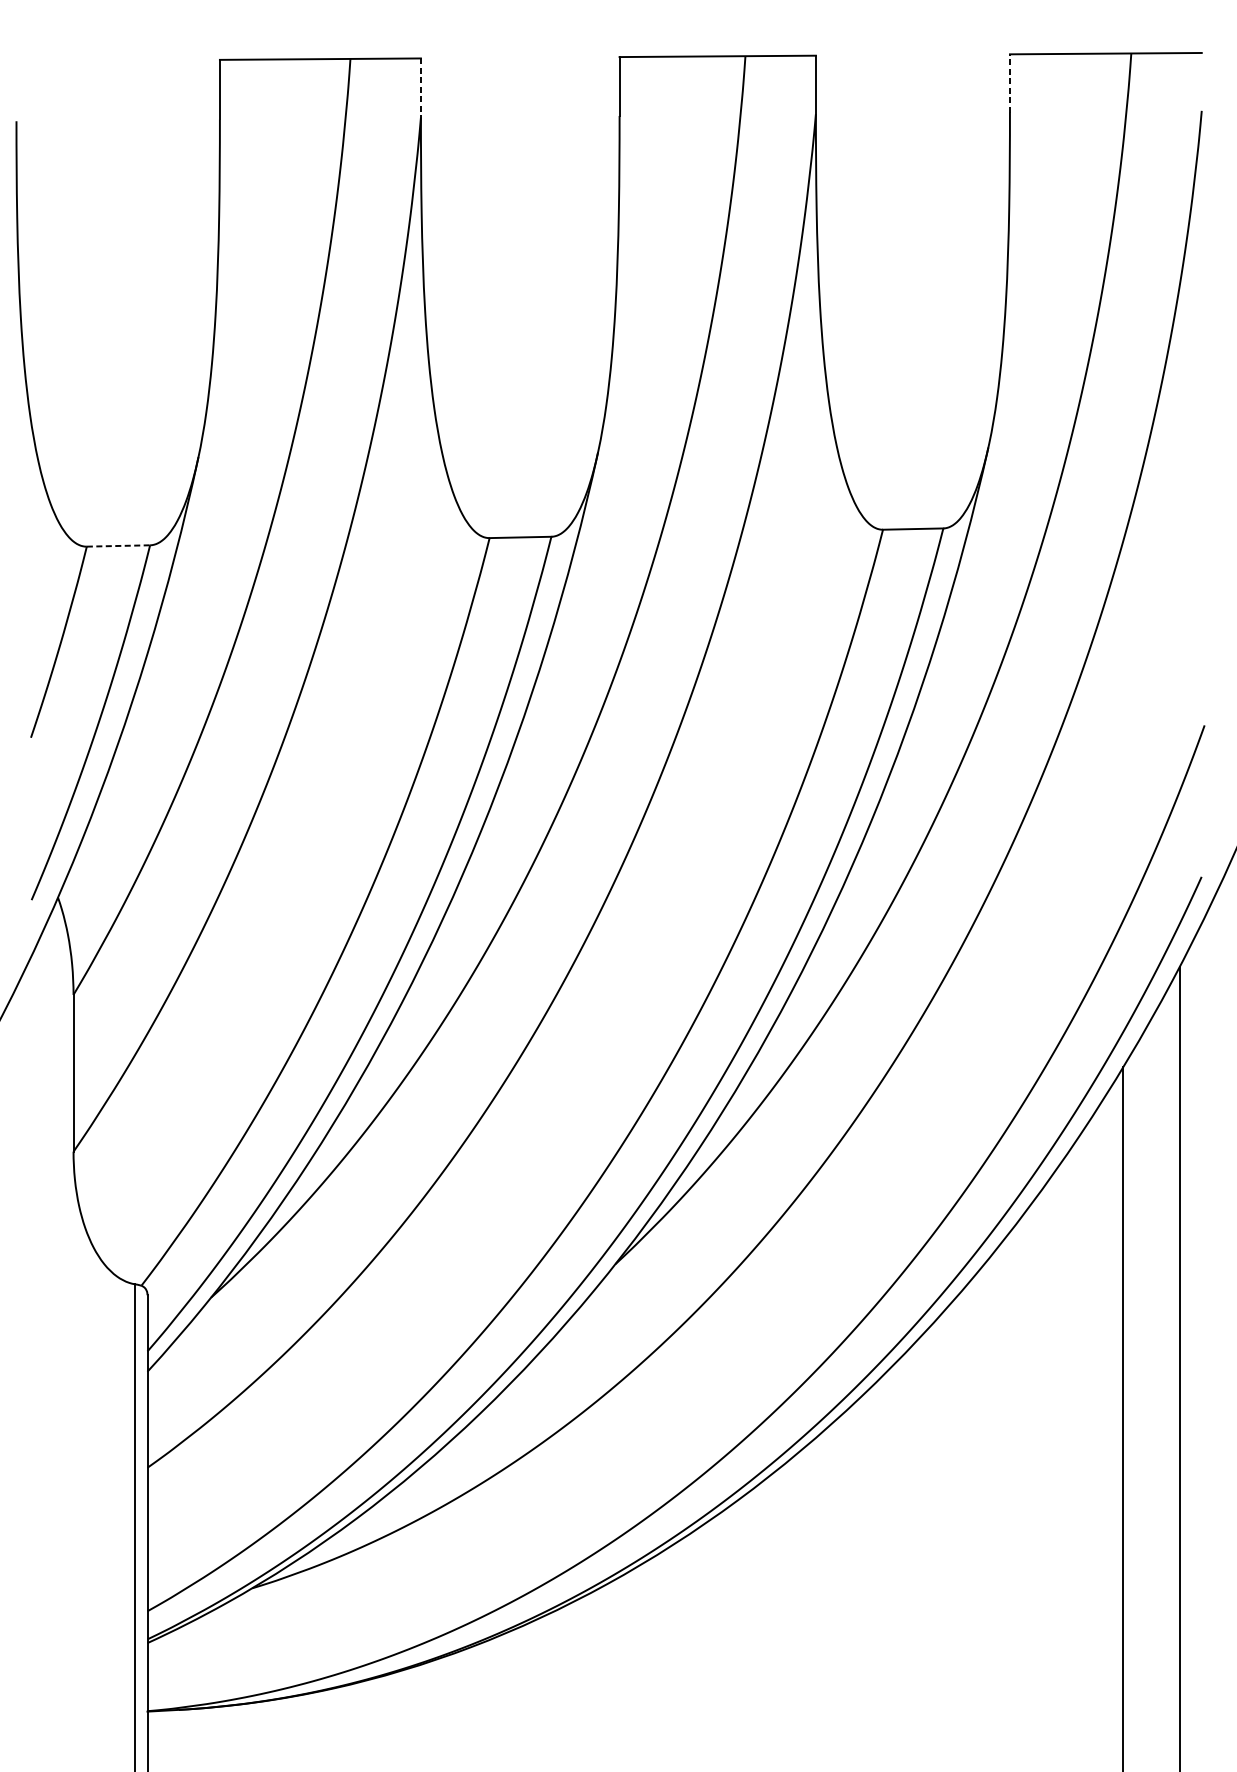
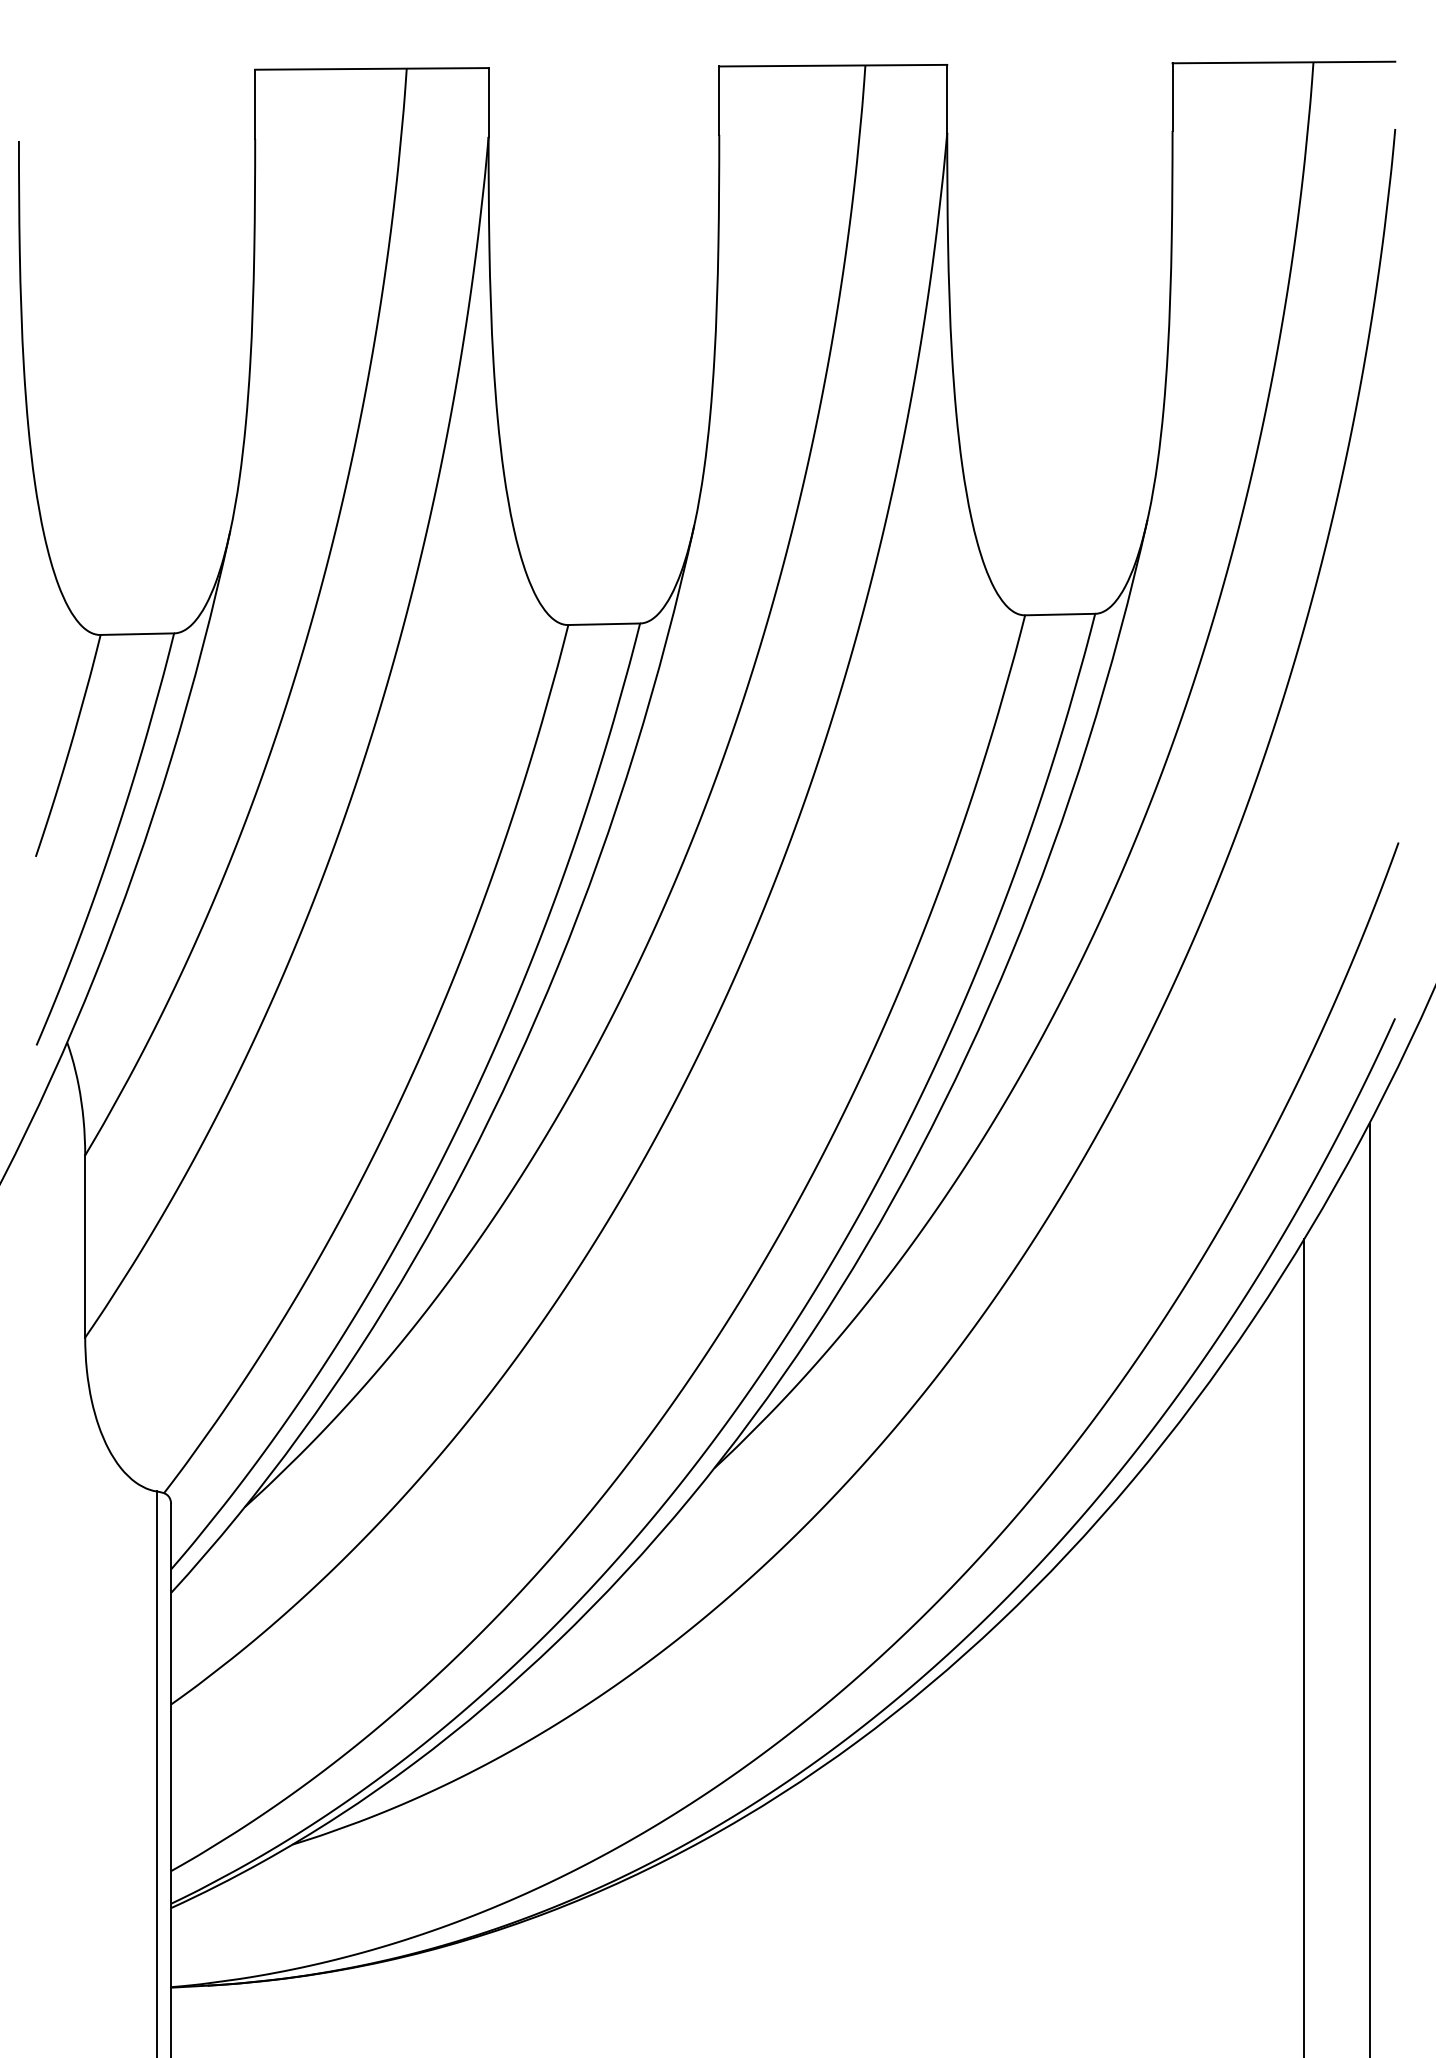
line: (1009, 83) -> (1172, 97), dashed -> solid
line: (420, 88) -> (488, 102), dashed -> solid
line: (118, 546) -> (137, 634), dashed -> solid

